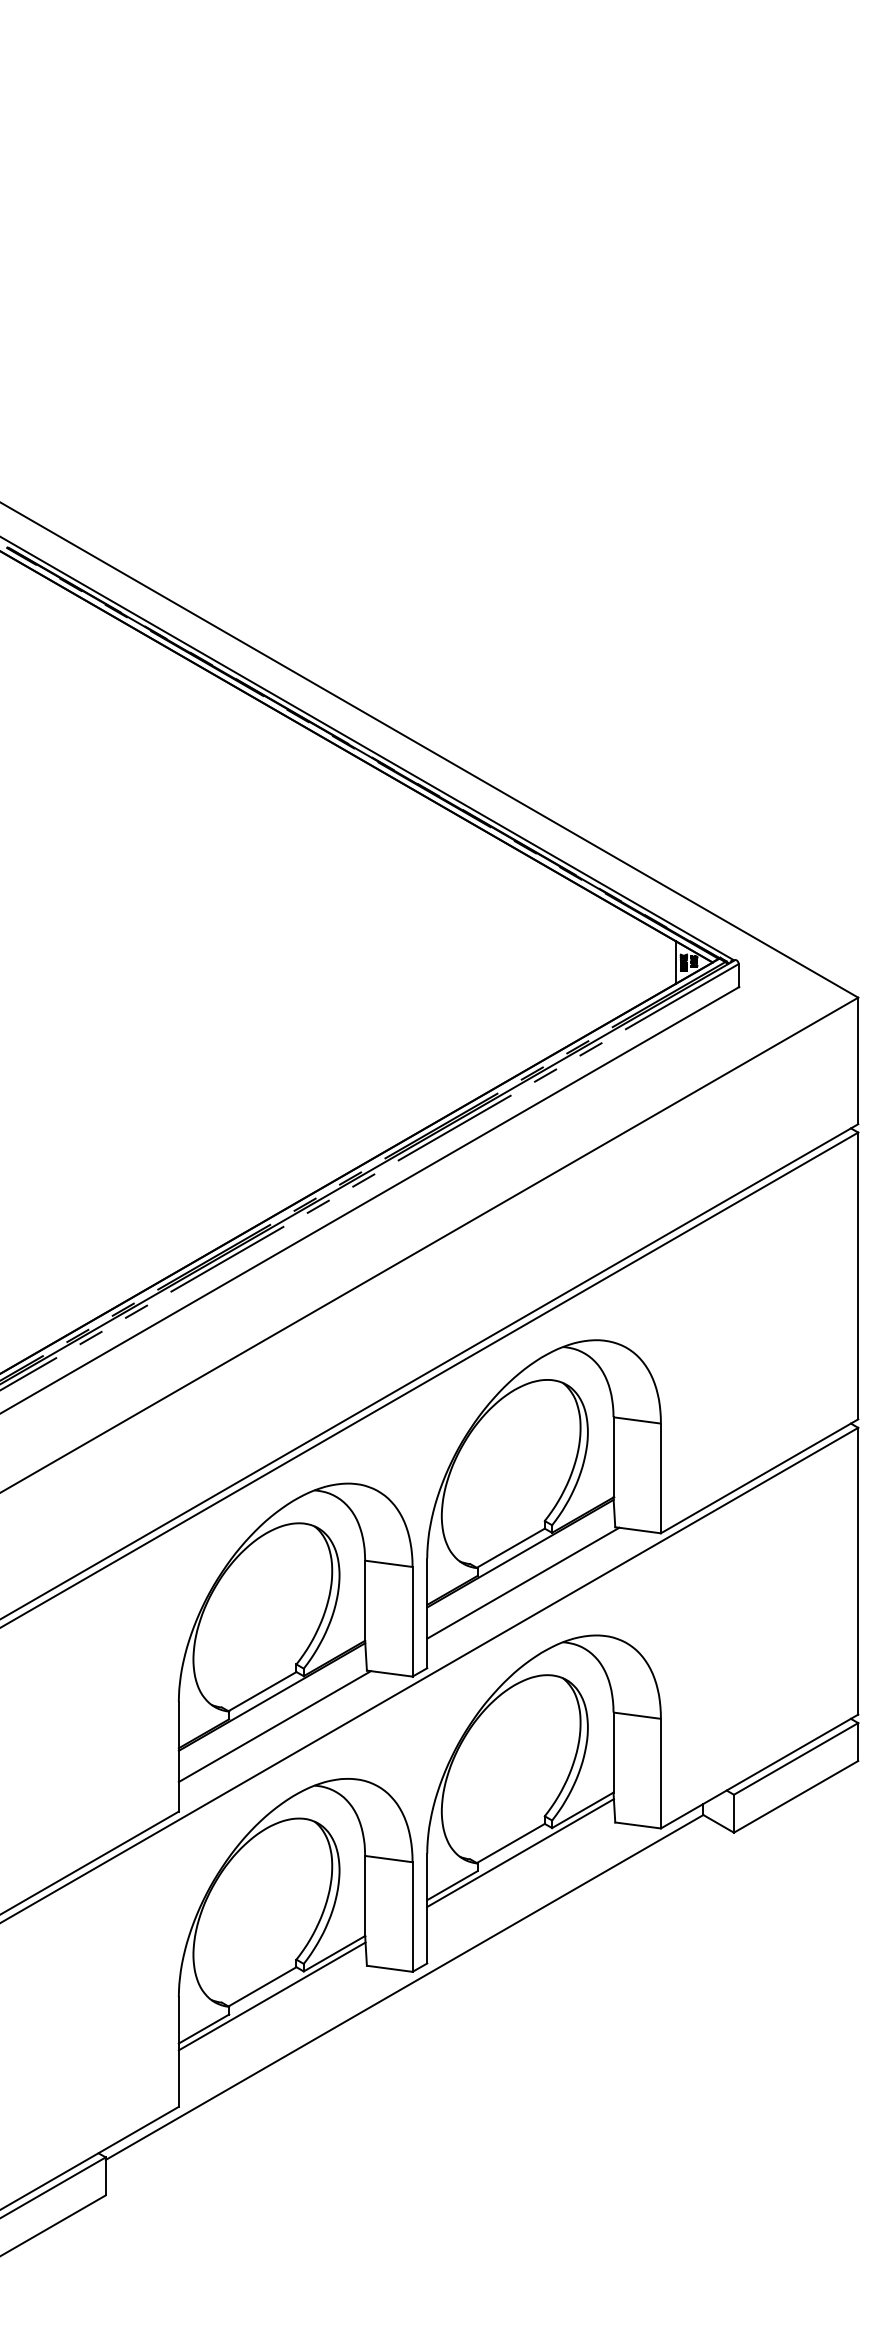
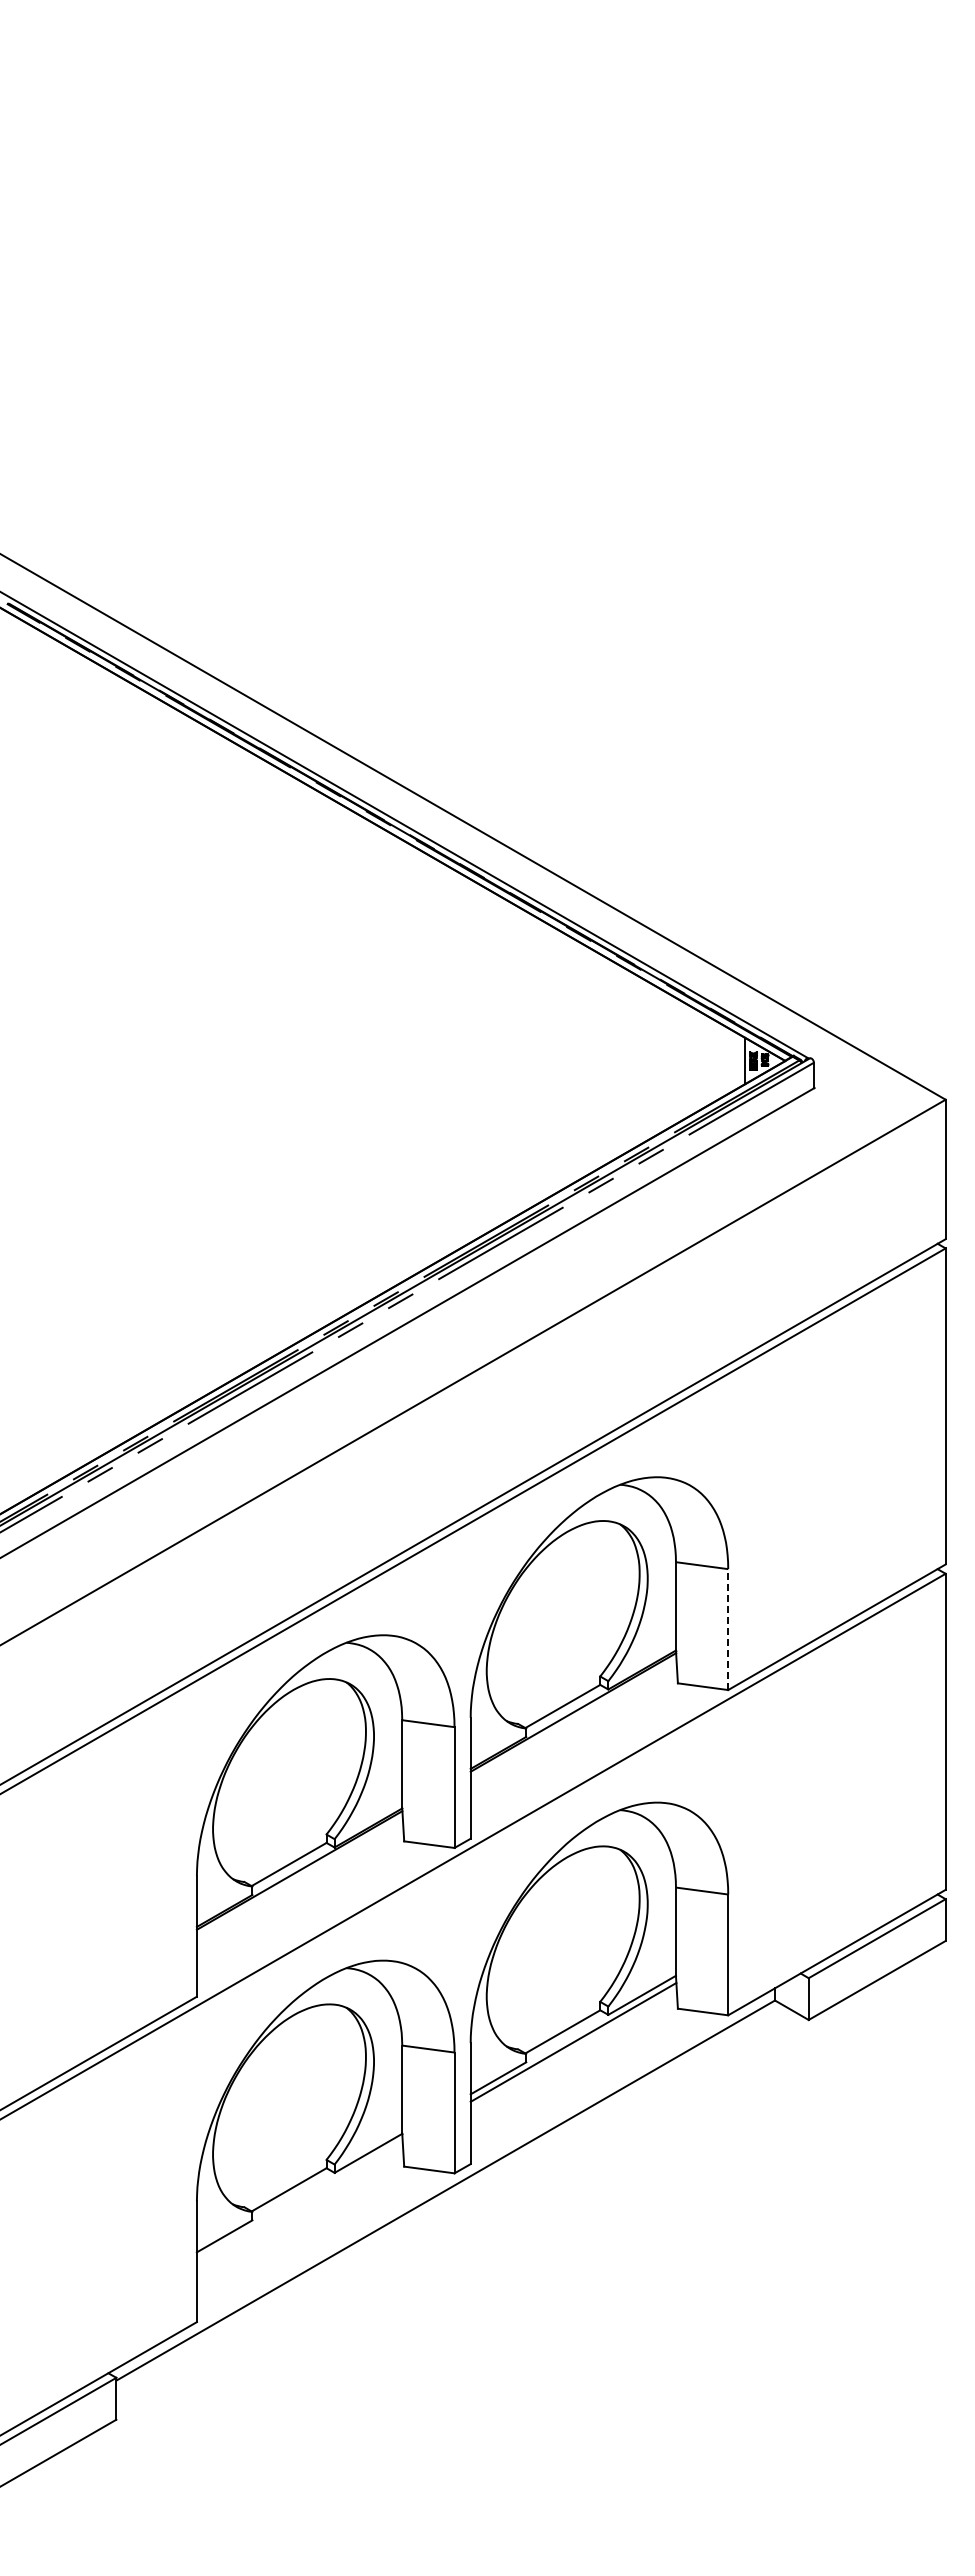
line: (661, 1478) -> (728, 1629), solid -> dashed
line: (523, 1582) -> (576, 1744), removed
line: (274, 1726) -> (302, 1902), removed
line: (271, 1996) -> (299, 2200), removed

